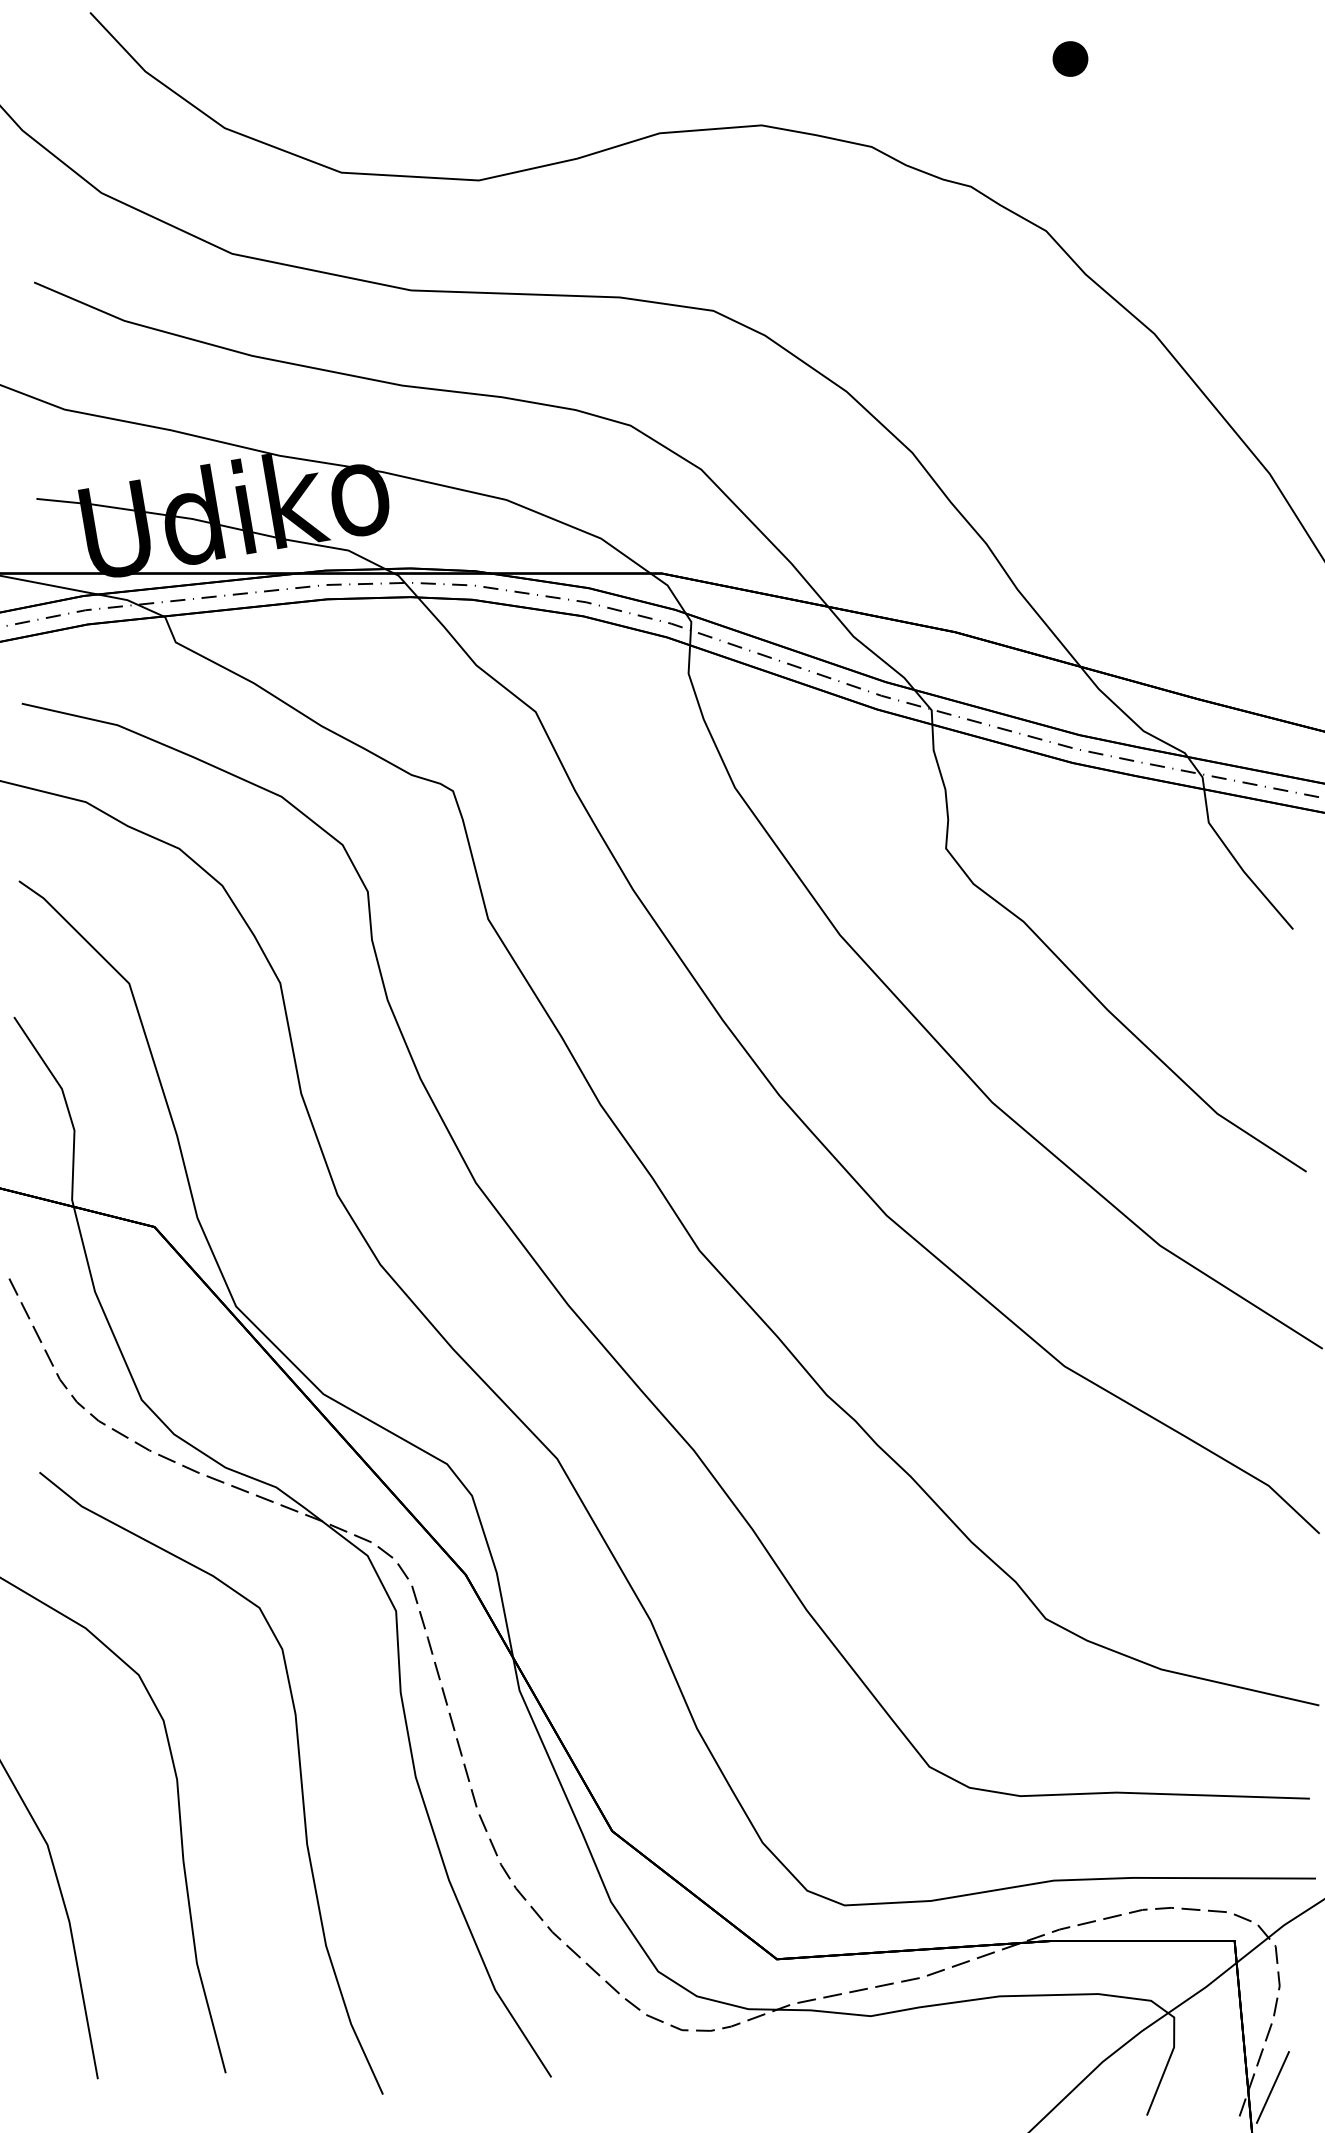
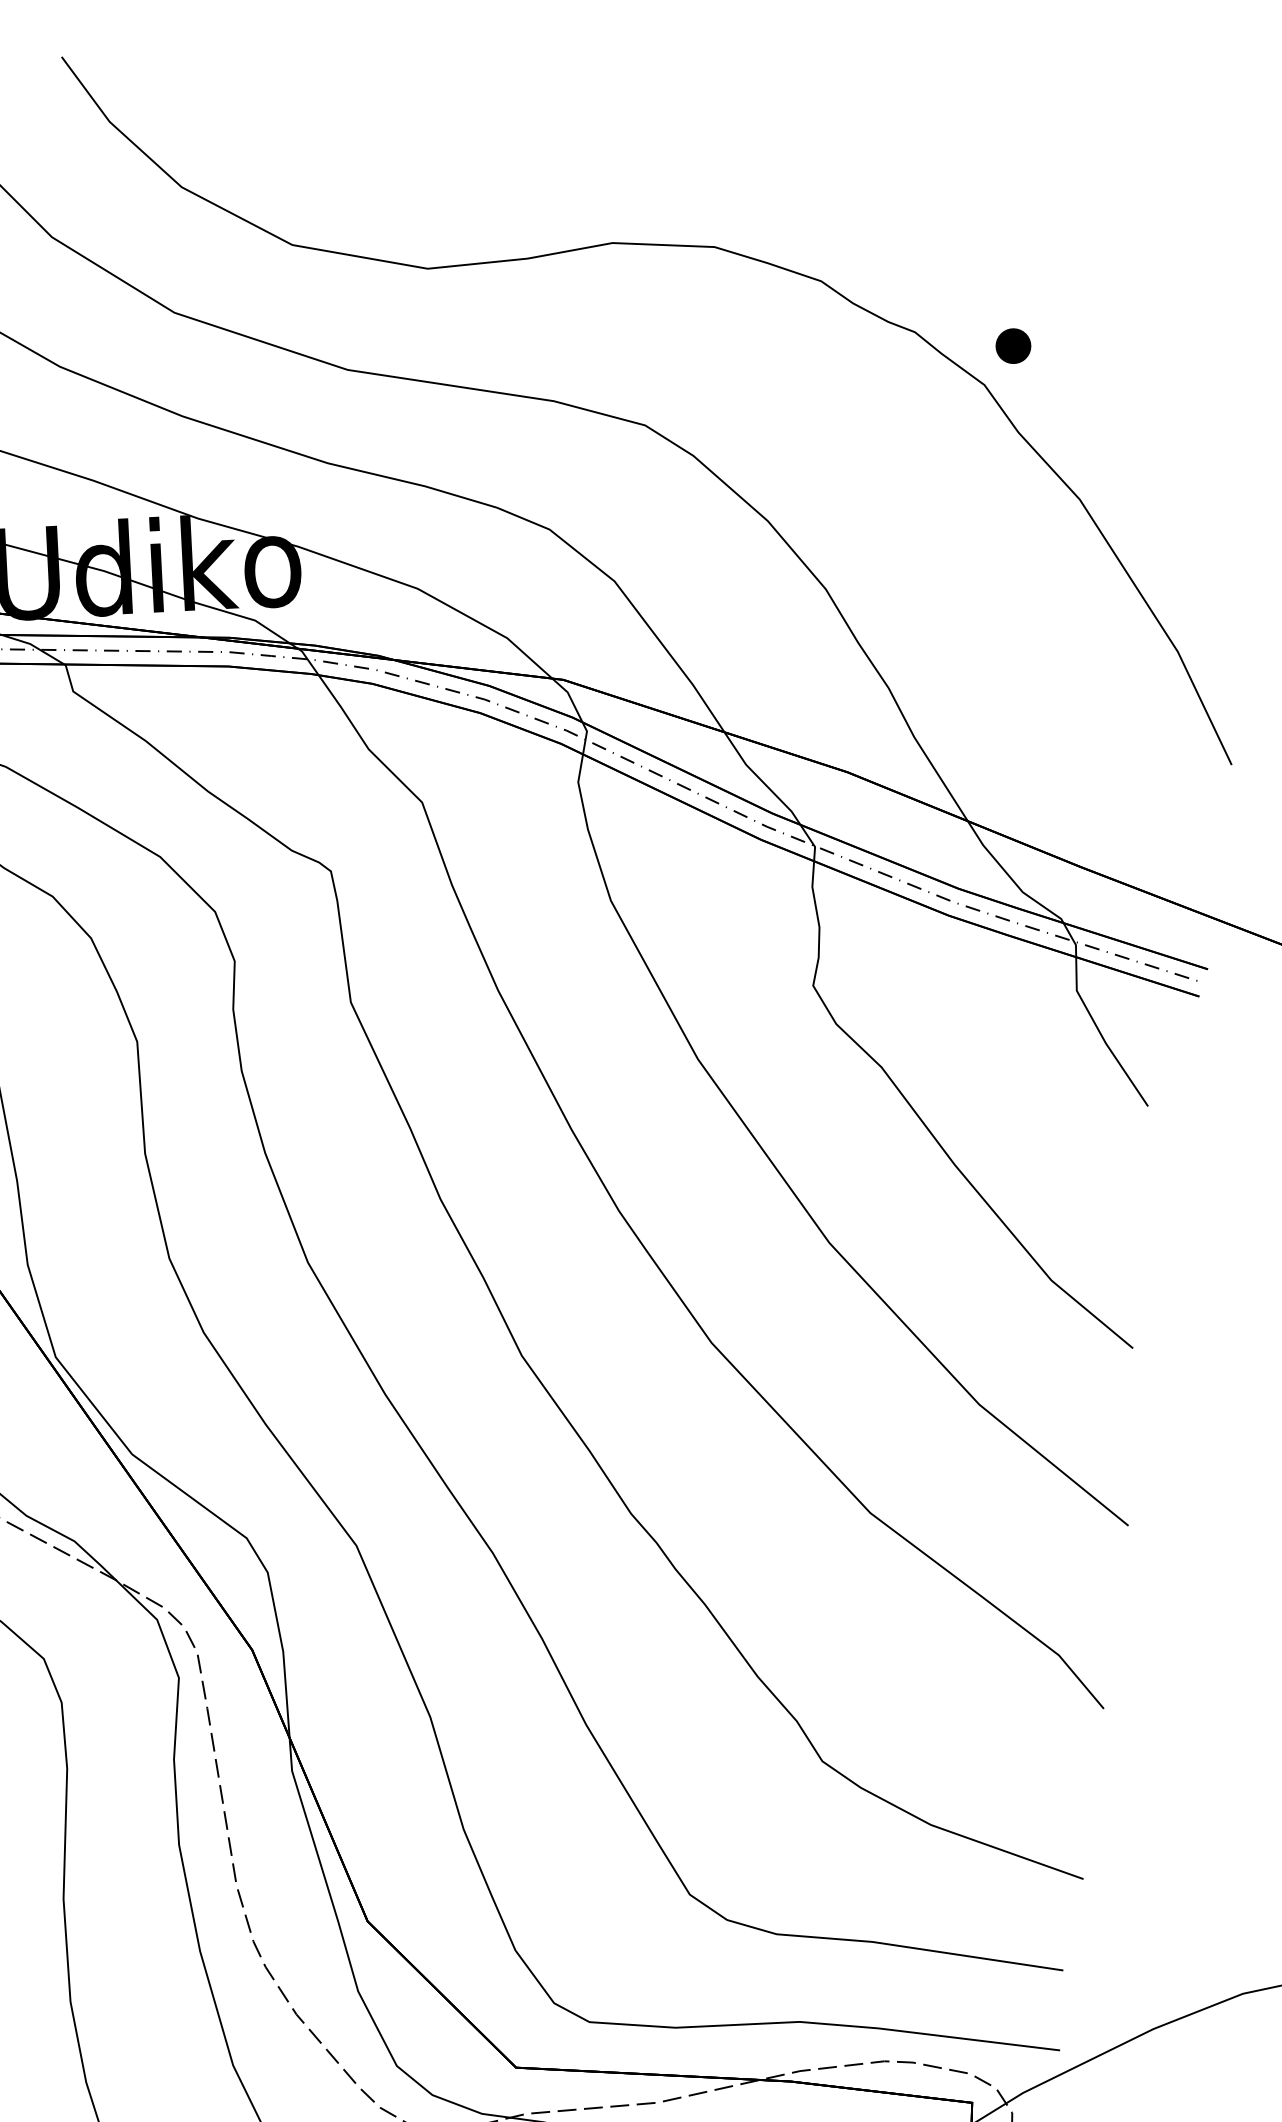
part: (1070, 58) -> (1013, 345), moved

